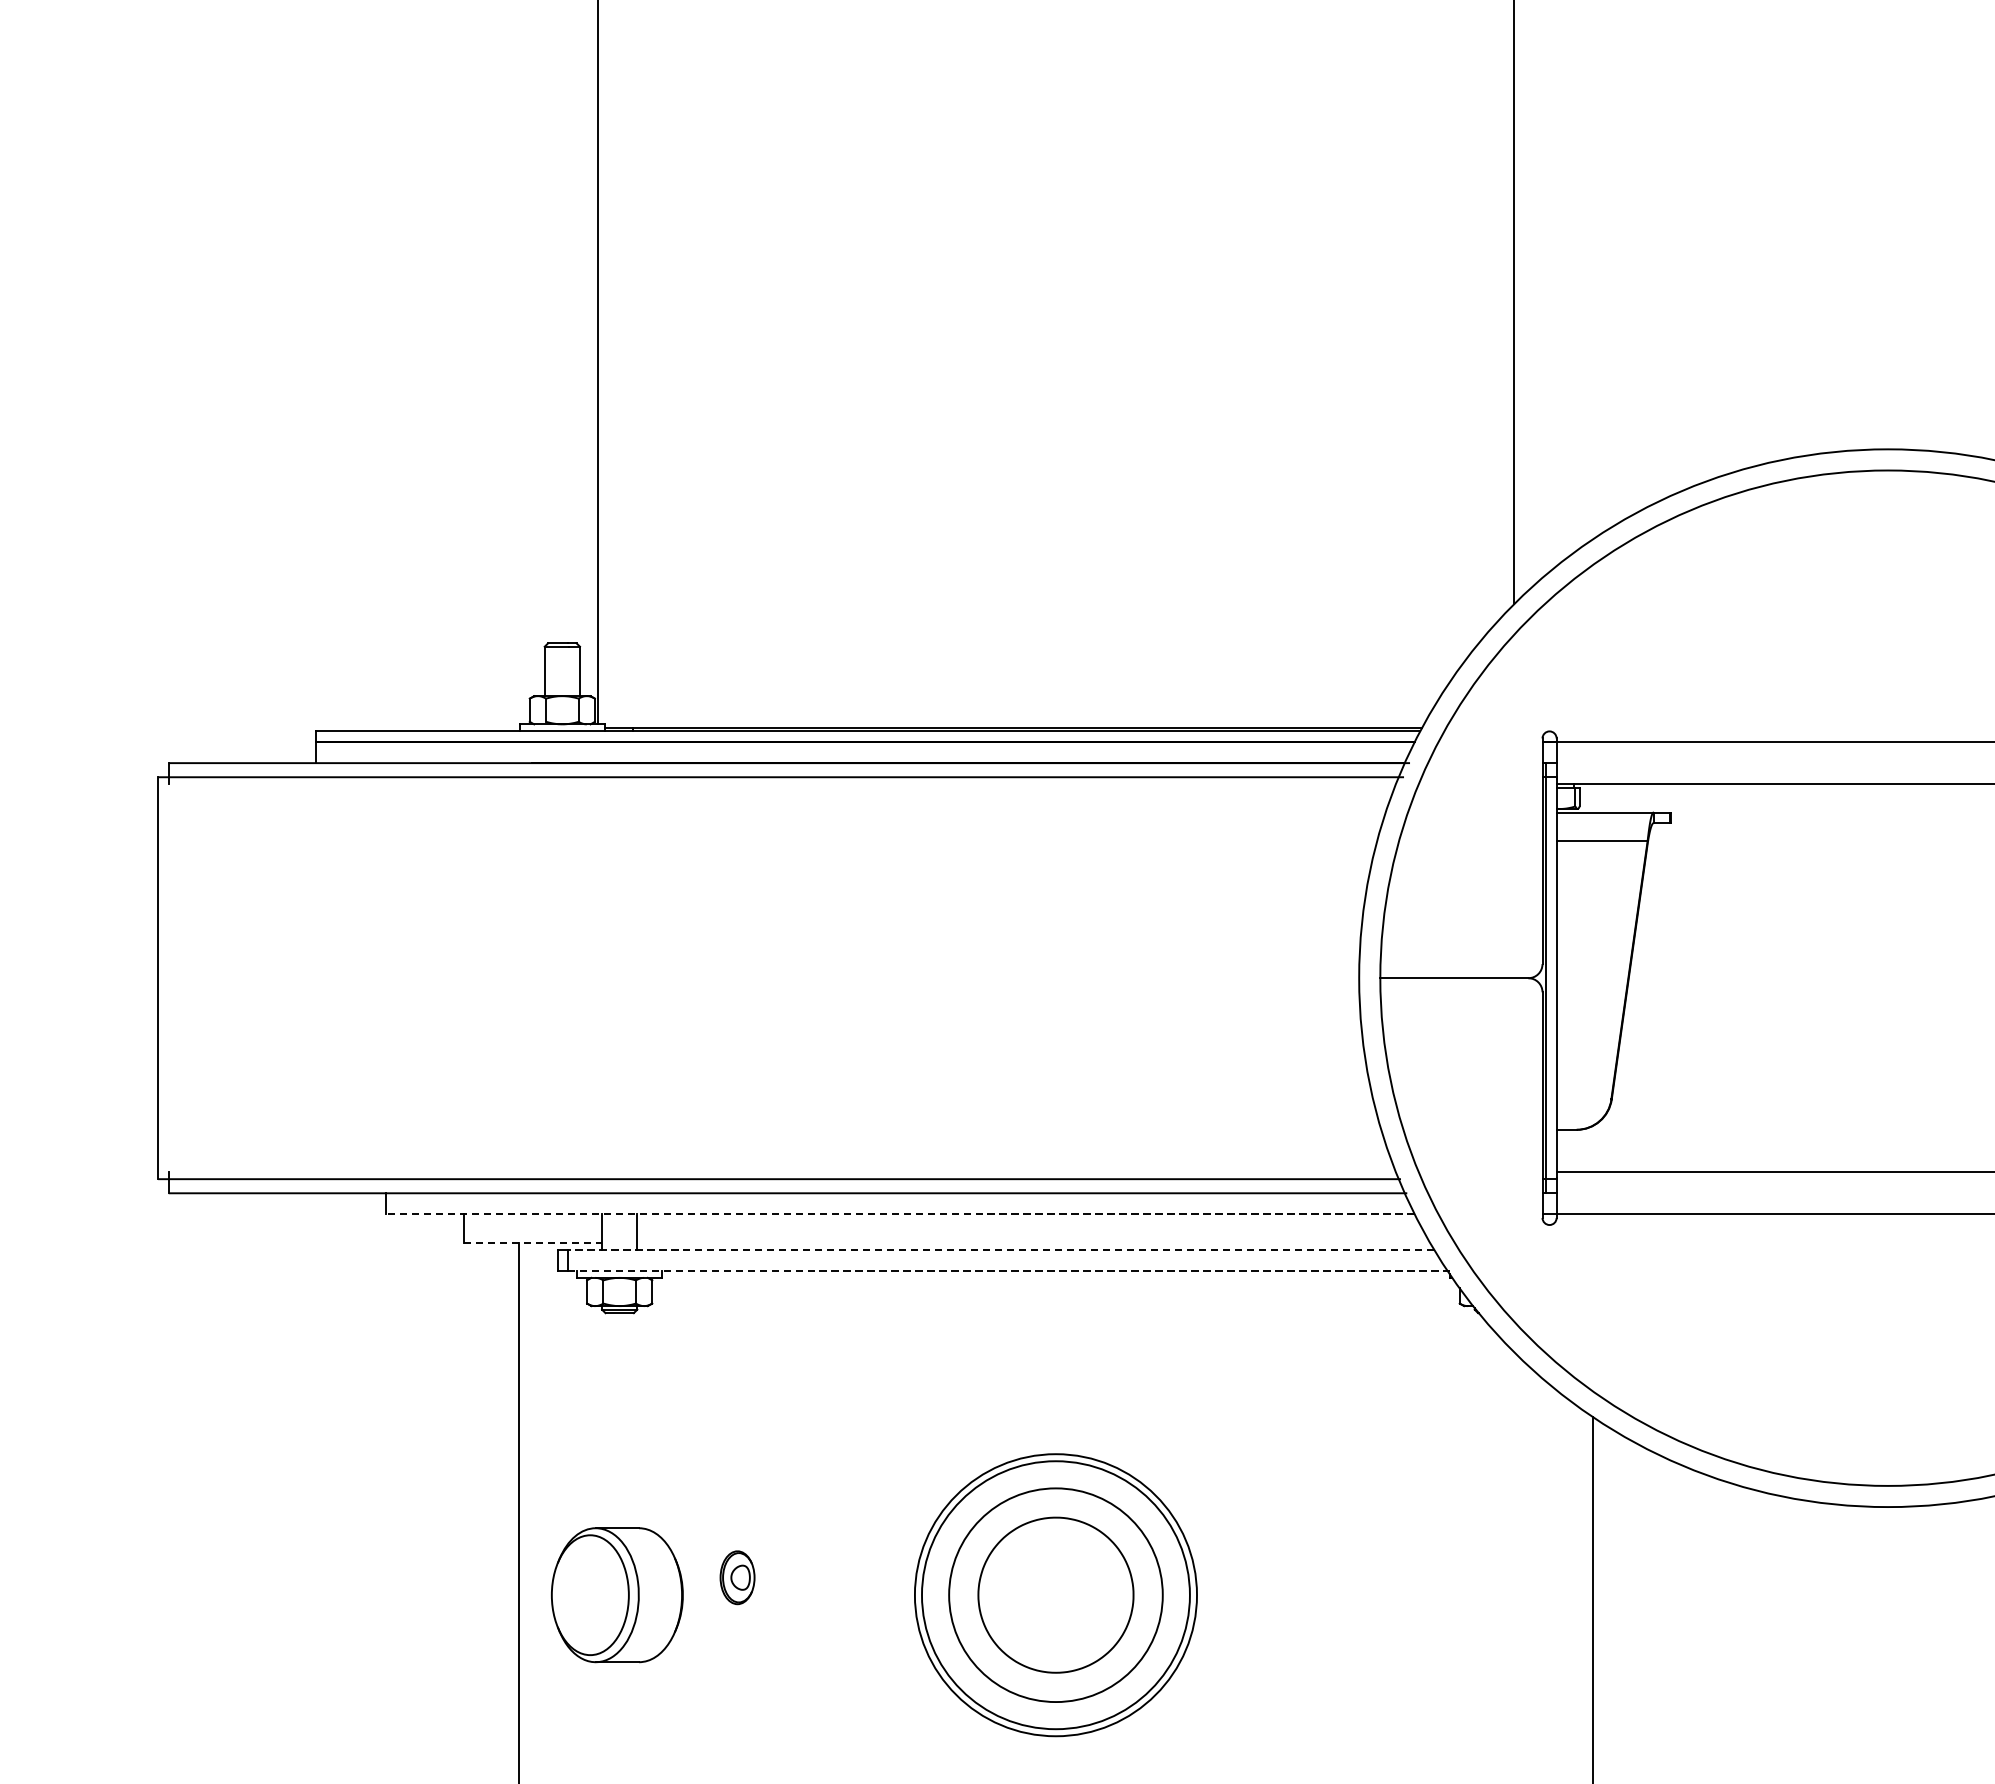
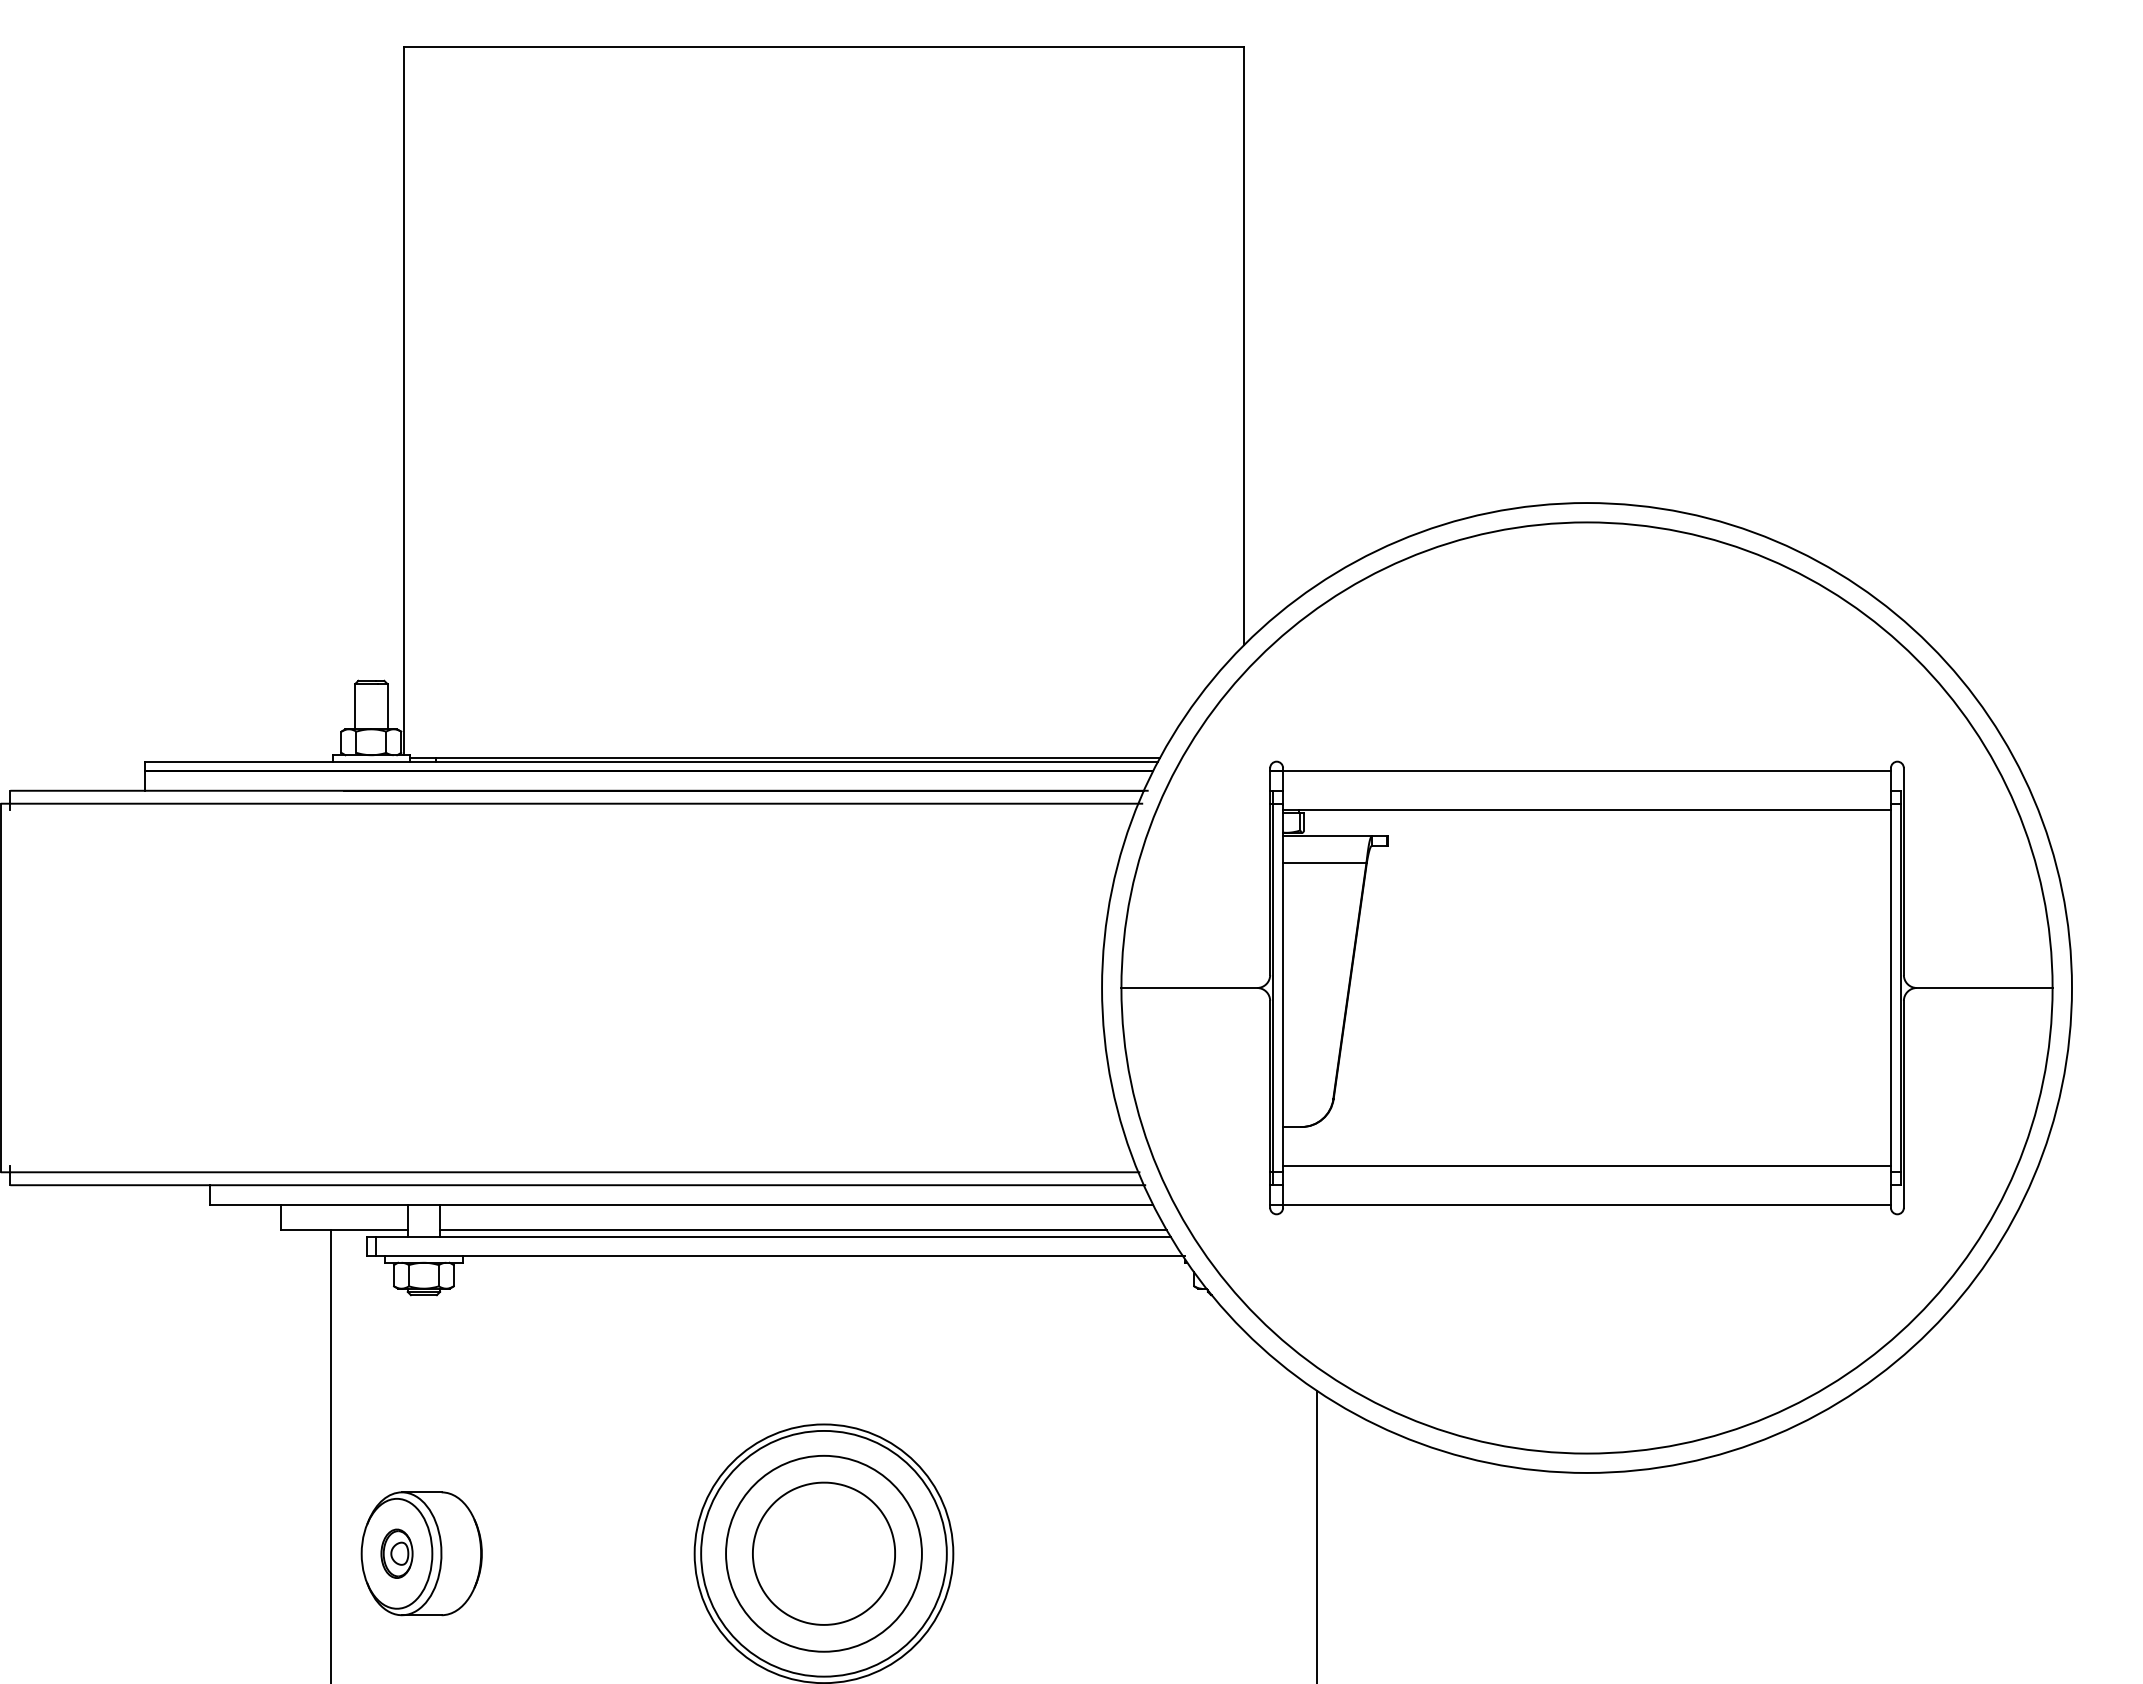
line: (900, 1214) -> (681, 1204), dashed -> solid
line: (533, 1242) -> (344, 1230), dashed -> solid
line: (1033, 1242) -> (803, 1230), added
line: (1000, 1249) -> (773, 1236), dashed -> solid
line: (1008, 1271) -> (780, 1256), dashed -> solid
part: (737, 1577) -> (396, 1553), moved

